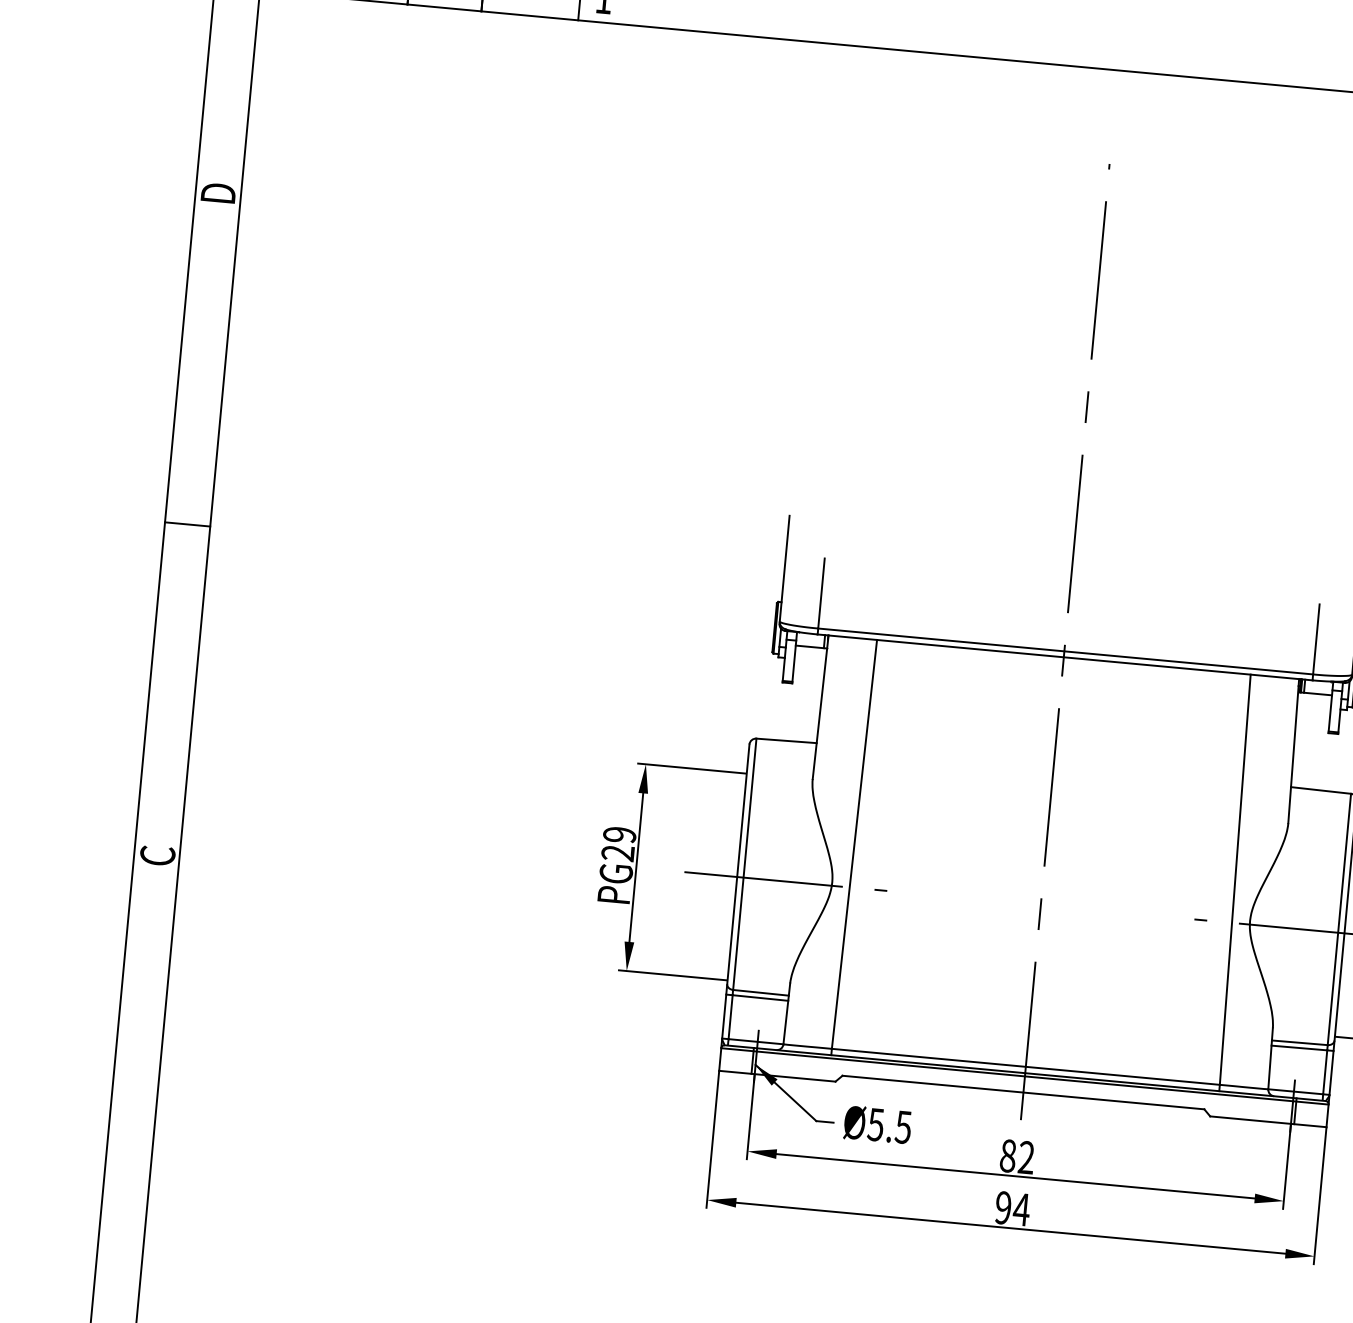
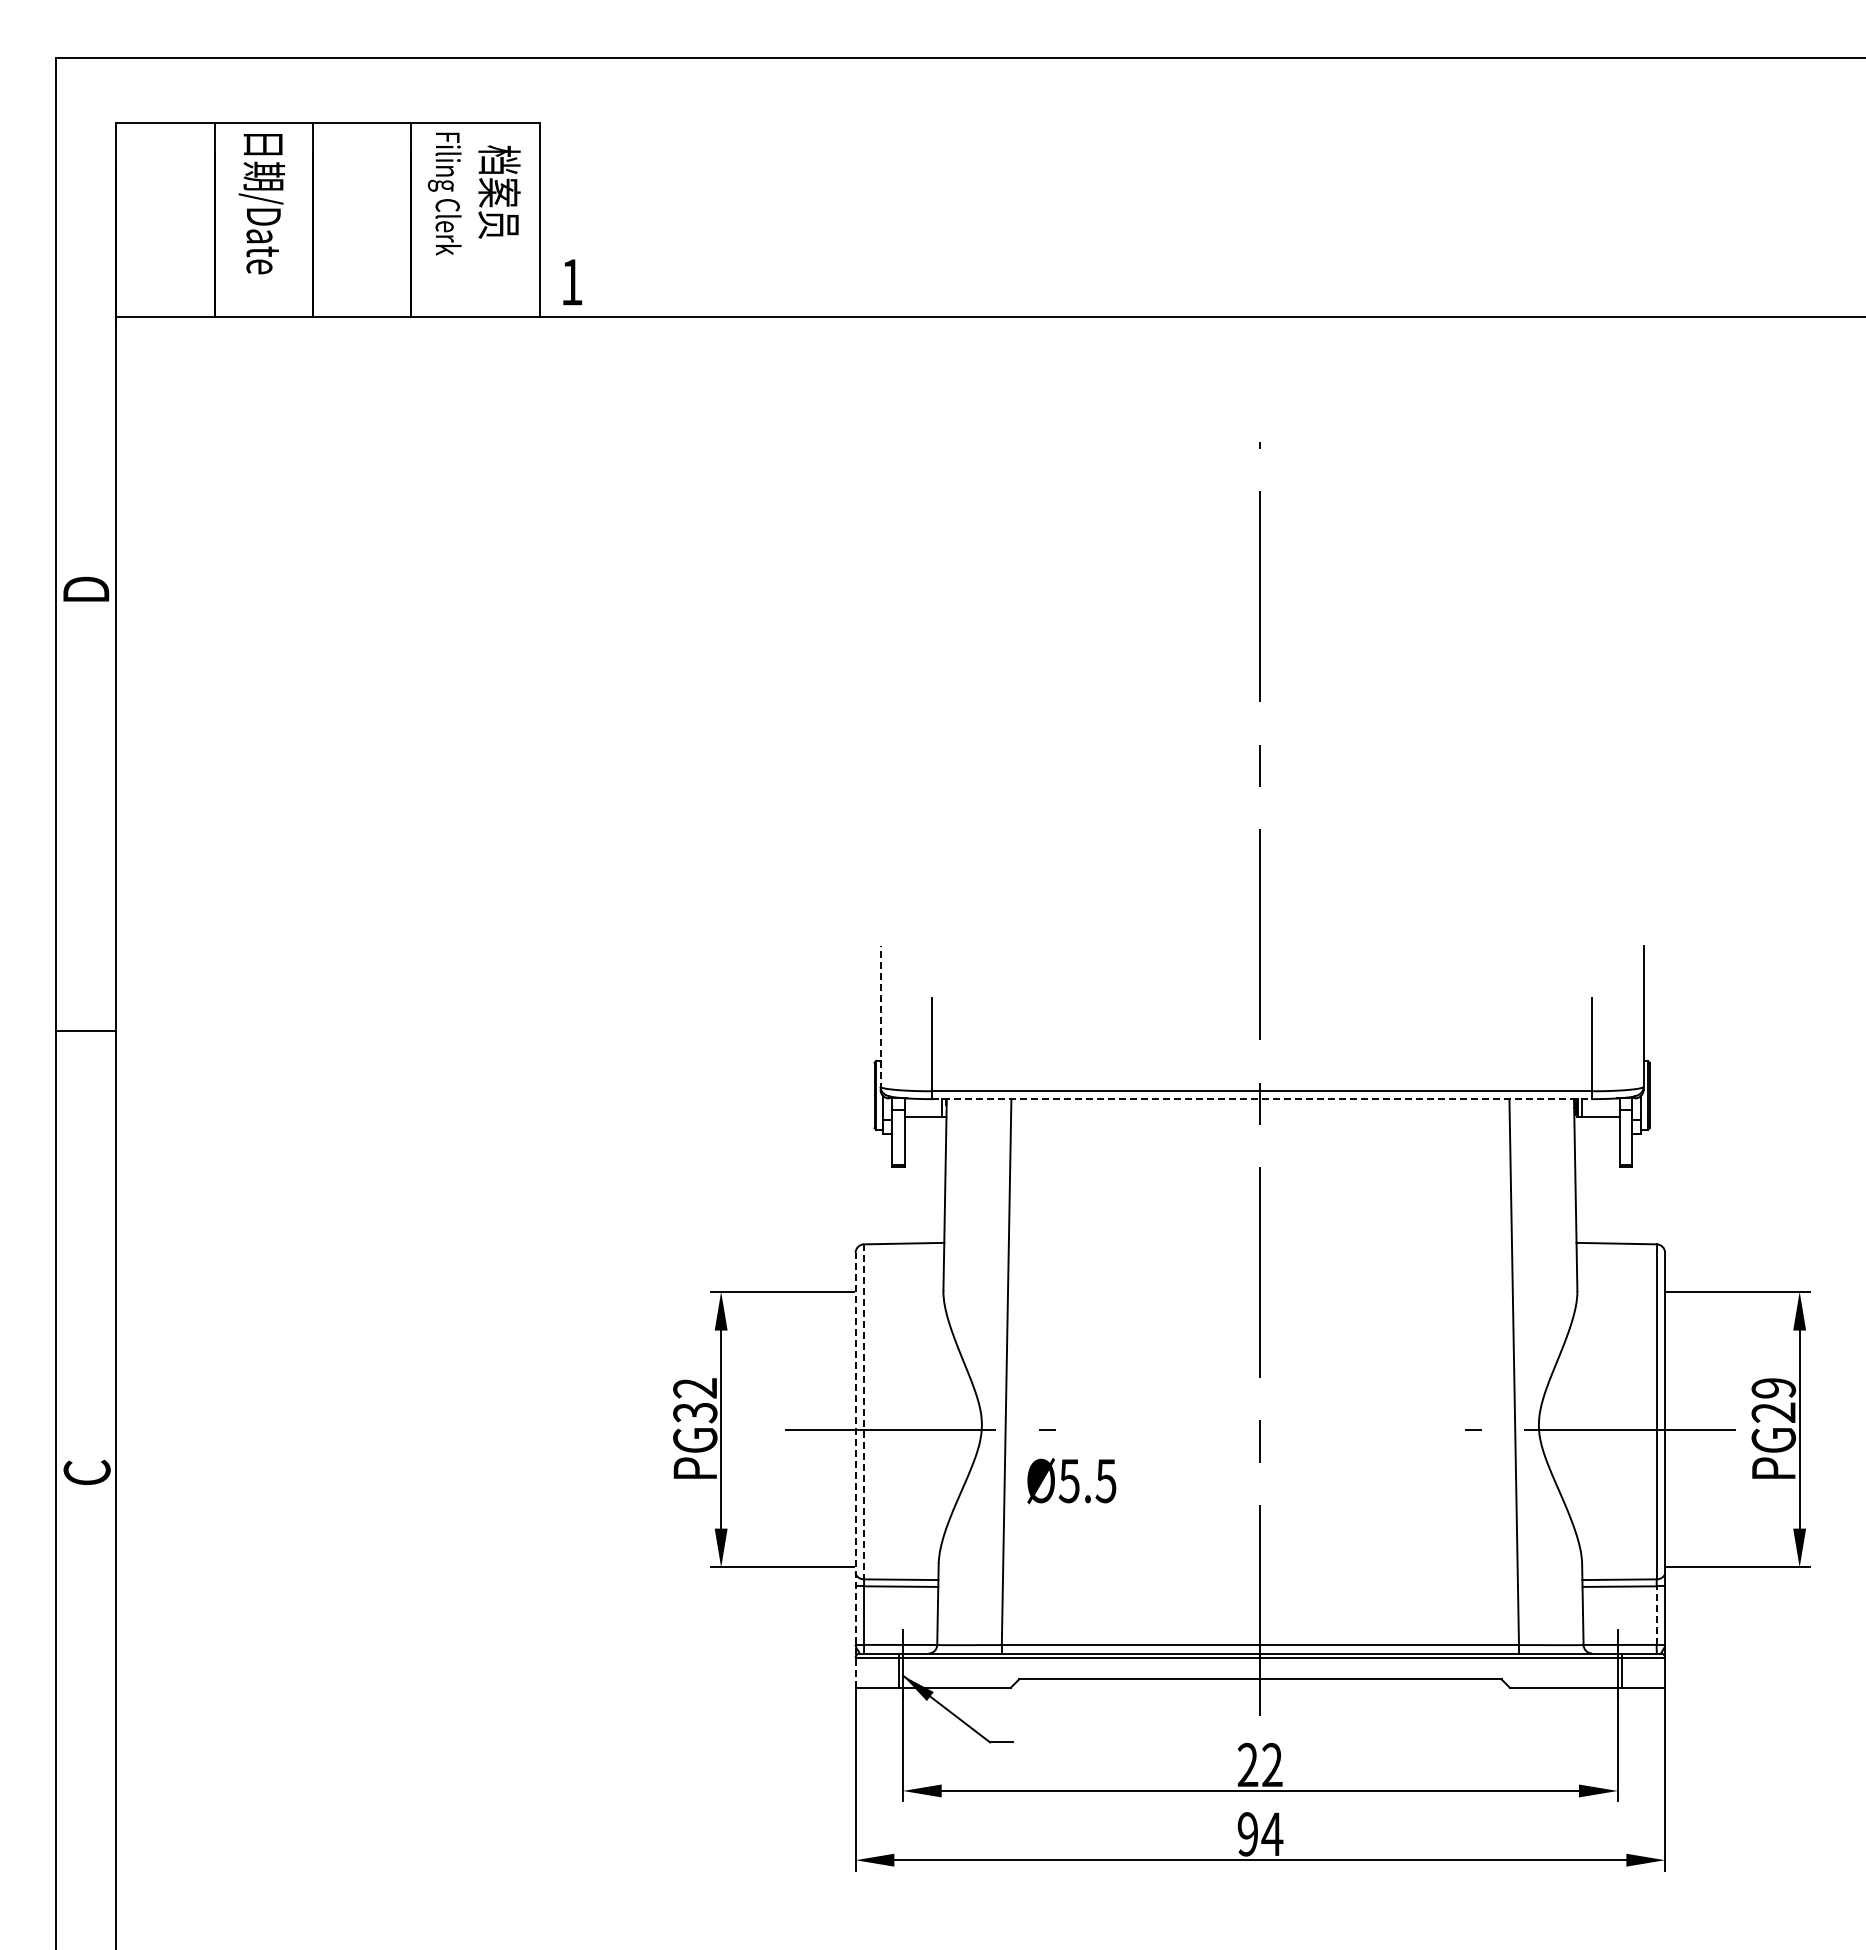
line: (784, 569) -> (880, 1017), solid -> dashed
line: (1065, 657) -> (1262, 1099), solid -> dashed
text: (619, 844) -> (695, 1400), PG29 -> PG32
line: (745, 864) -> (864, 1411), solid -> dashed
line: (734, 906) -> (855, 1469), solid -> dashed
line: (1325, 1072) -> (1656, 1615), solid -> dashed
text: (877, 1125) -> (1071, 1481), moved
text: (1007, 1155) -> (1247, 1764), 82 -> 22

